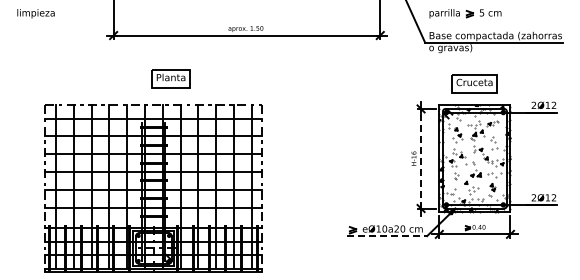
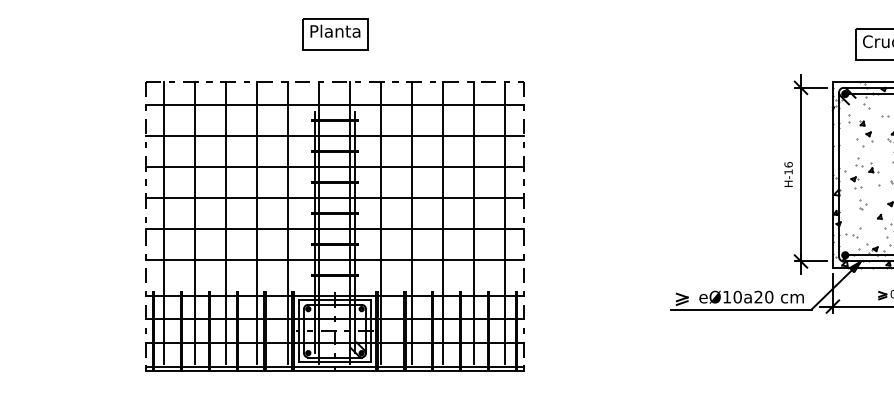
part: (170, 78) -> (334, 32), moved
line: (421, 158) -> (801, 174), dashed -> solid
line: (387, 236) -> (742, 310), dashed -> solid

